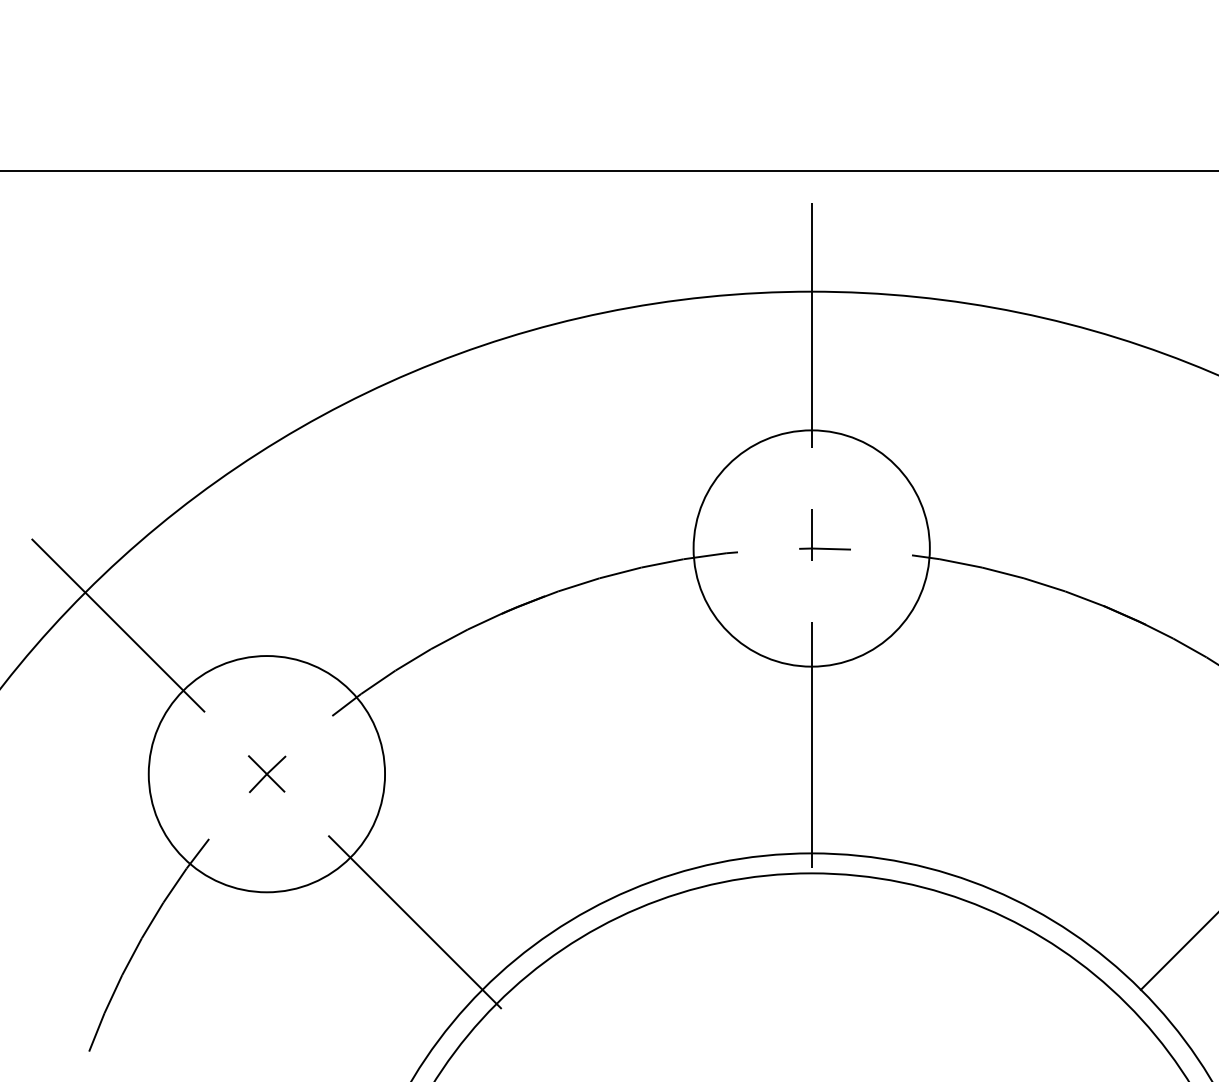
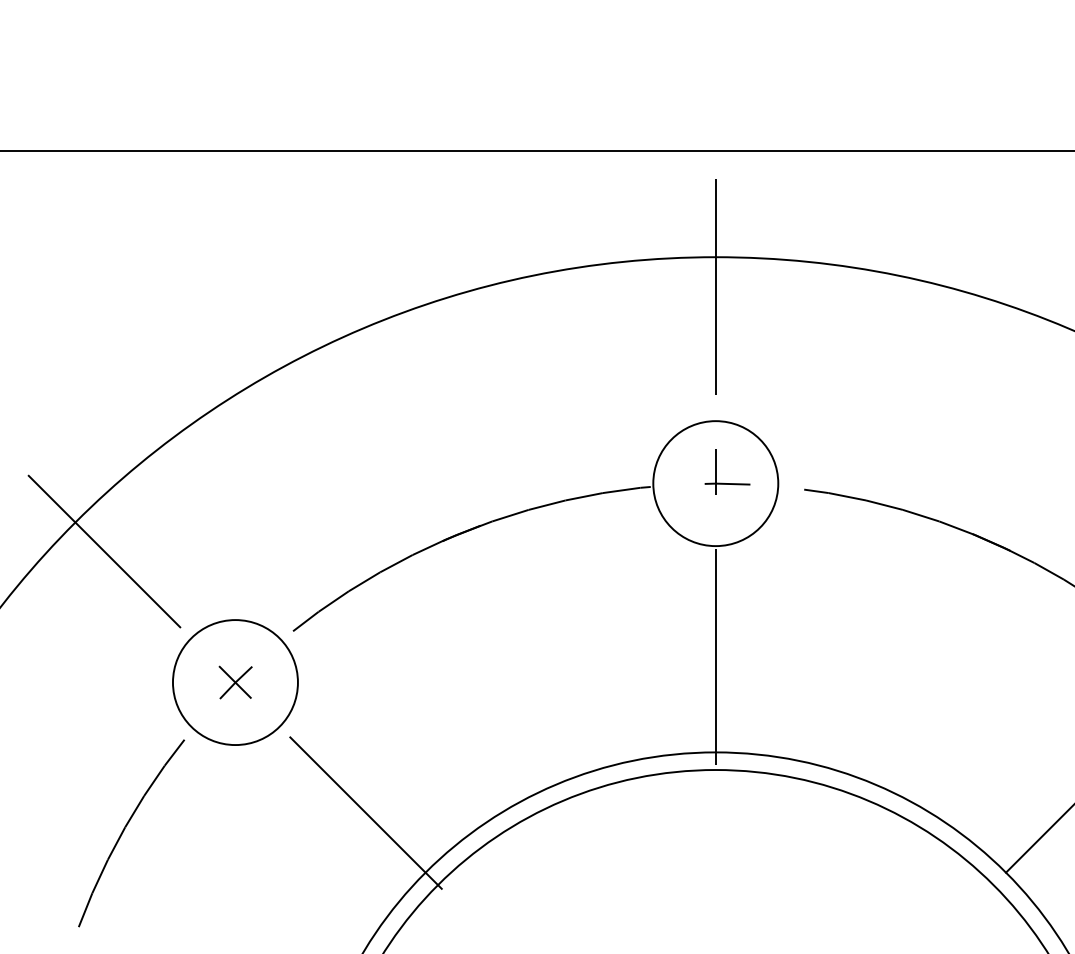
circle: (811, 548) -> (715, 483), size x0.6
circle: (266, 774) -> (235, 682), size x0.6

